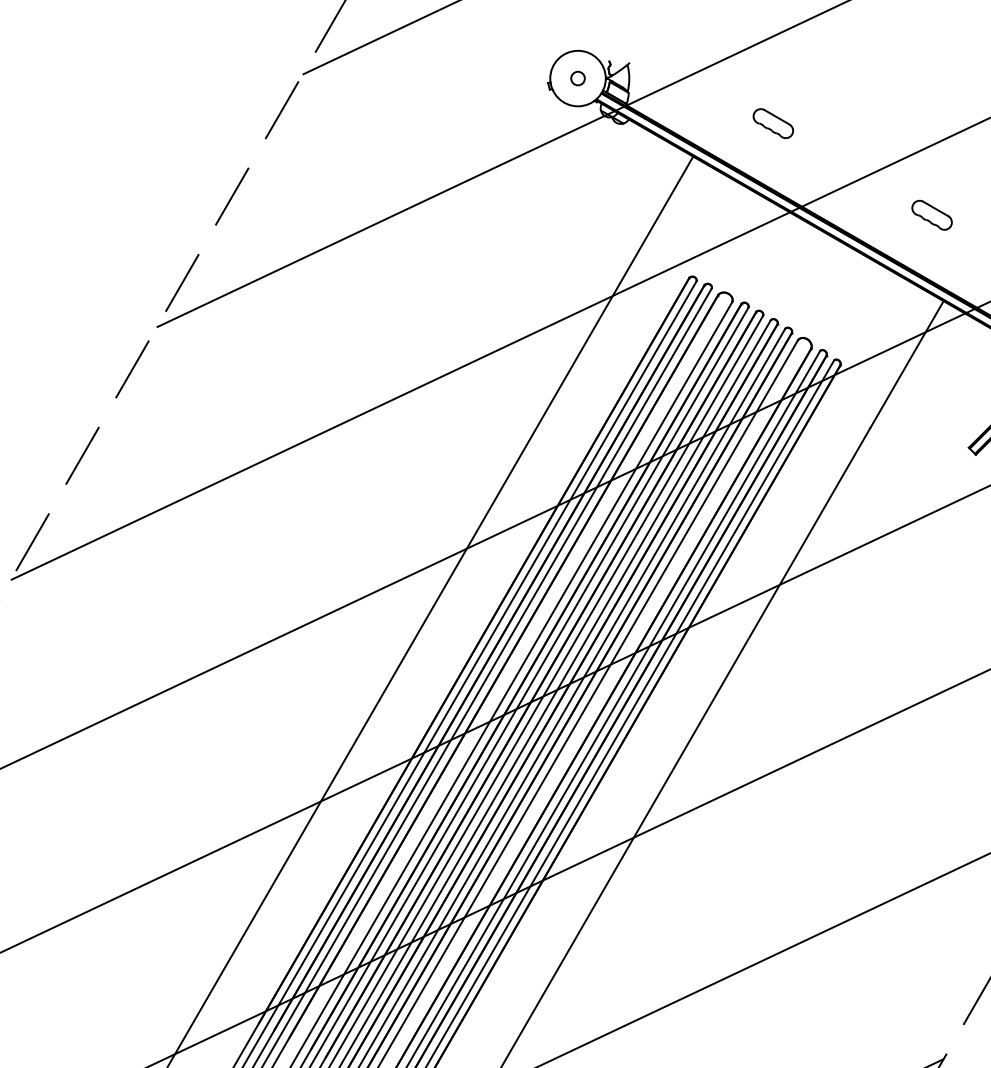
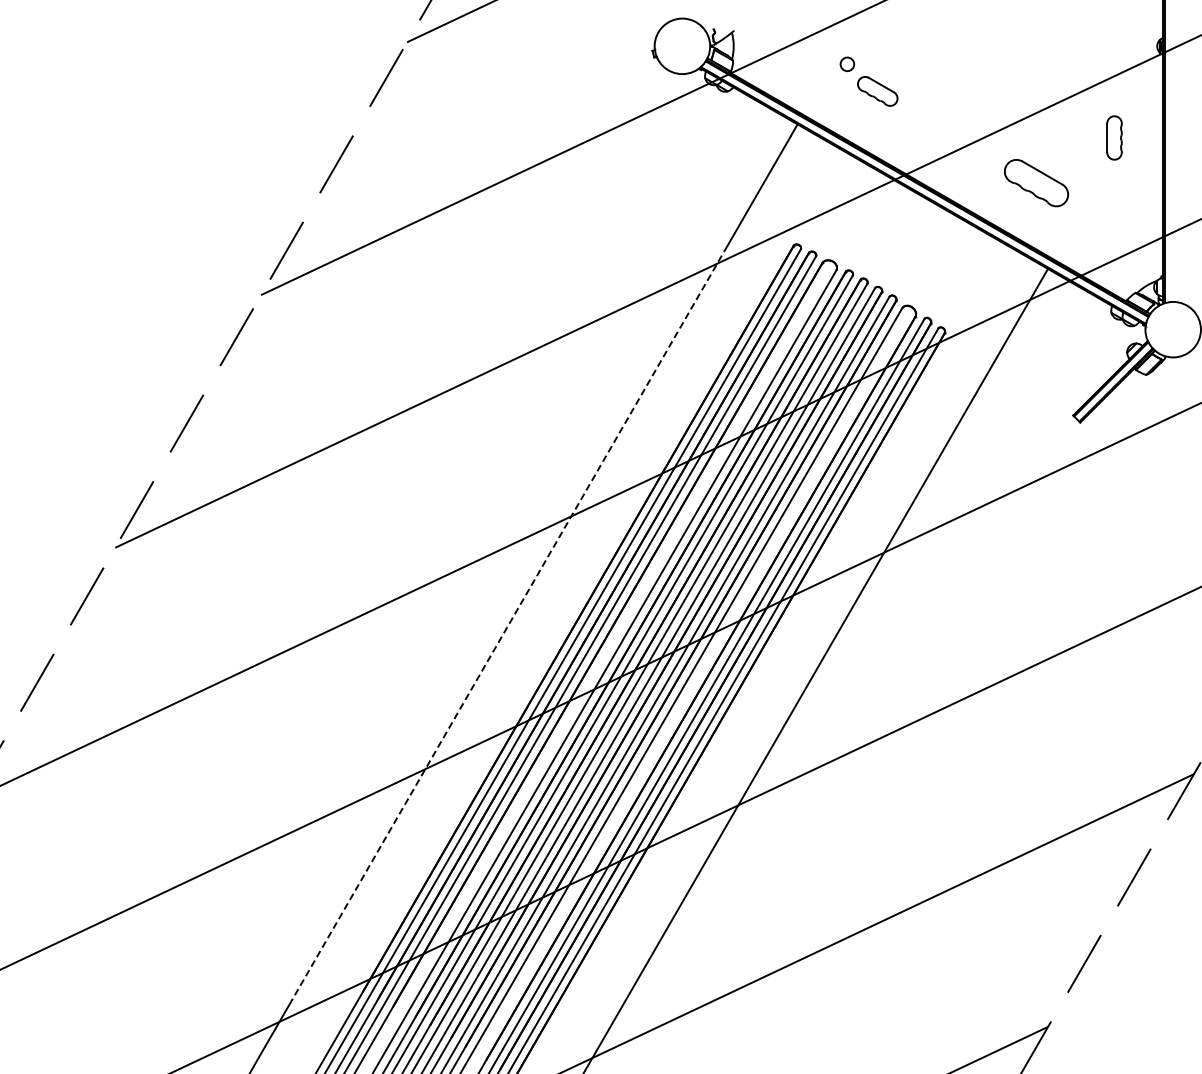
circle: (578, 77) -> (847, 63), moved
part: (932, 214) -> (1036, 182), size x1.6
line: (402, 660) -> (506, 628), solid -> dashed

